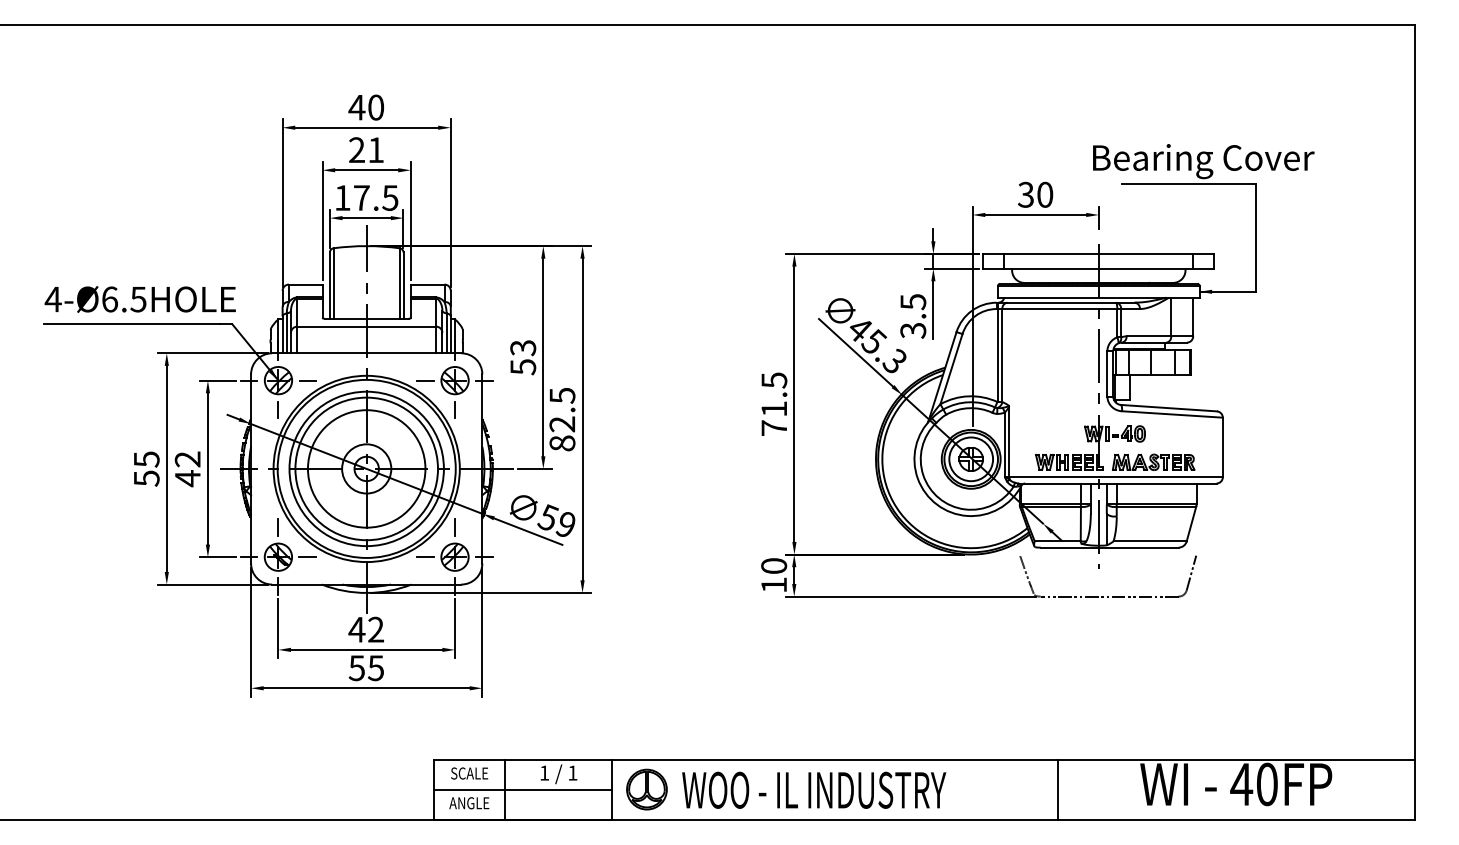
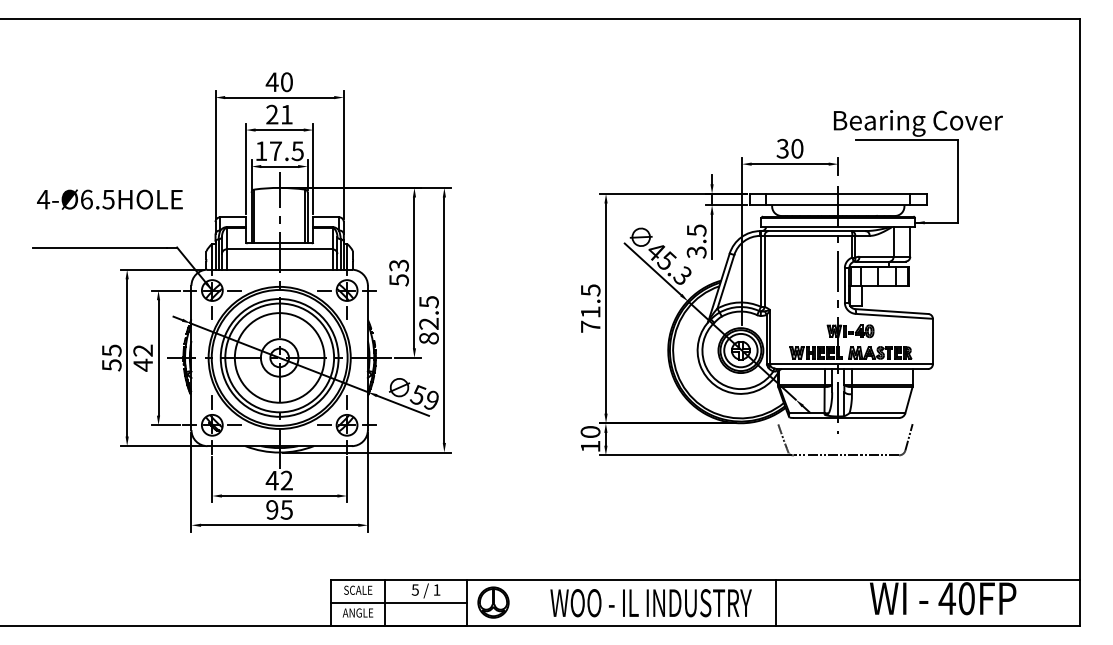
text: (139, 299) -> (109, 199), moved
text: (357, 667) -> (272, 509), 55 -> 95
text: (543, 772) -> (414, 589), 1 -> 5
line: (1058, 789) -> (776, 602), moved
text: (813, 790) -> (650, 603), moved

